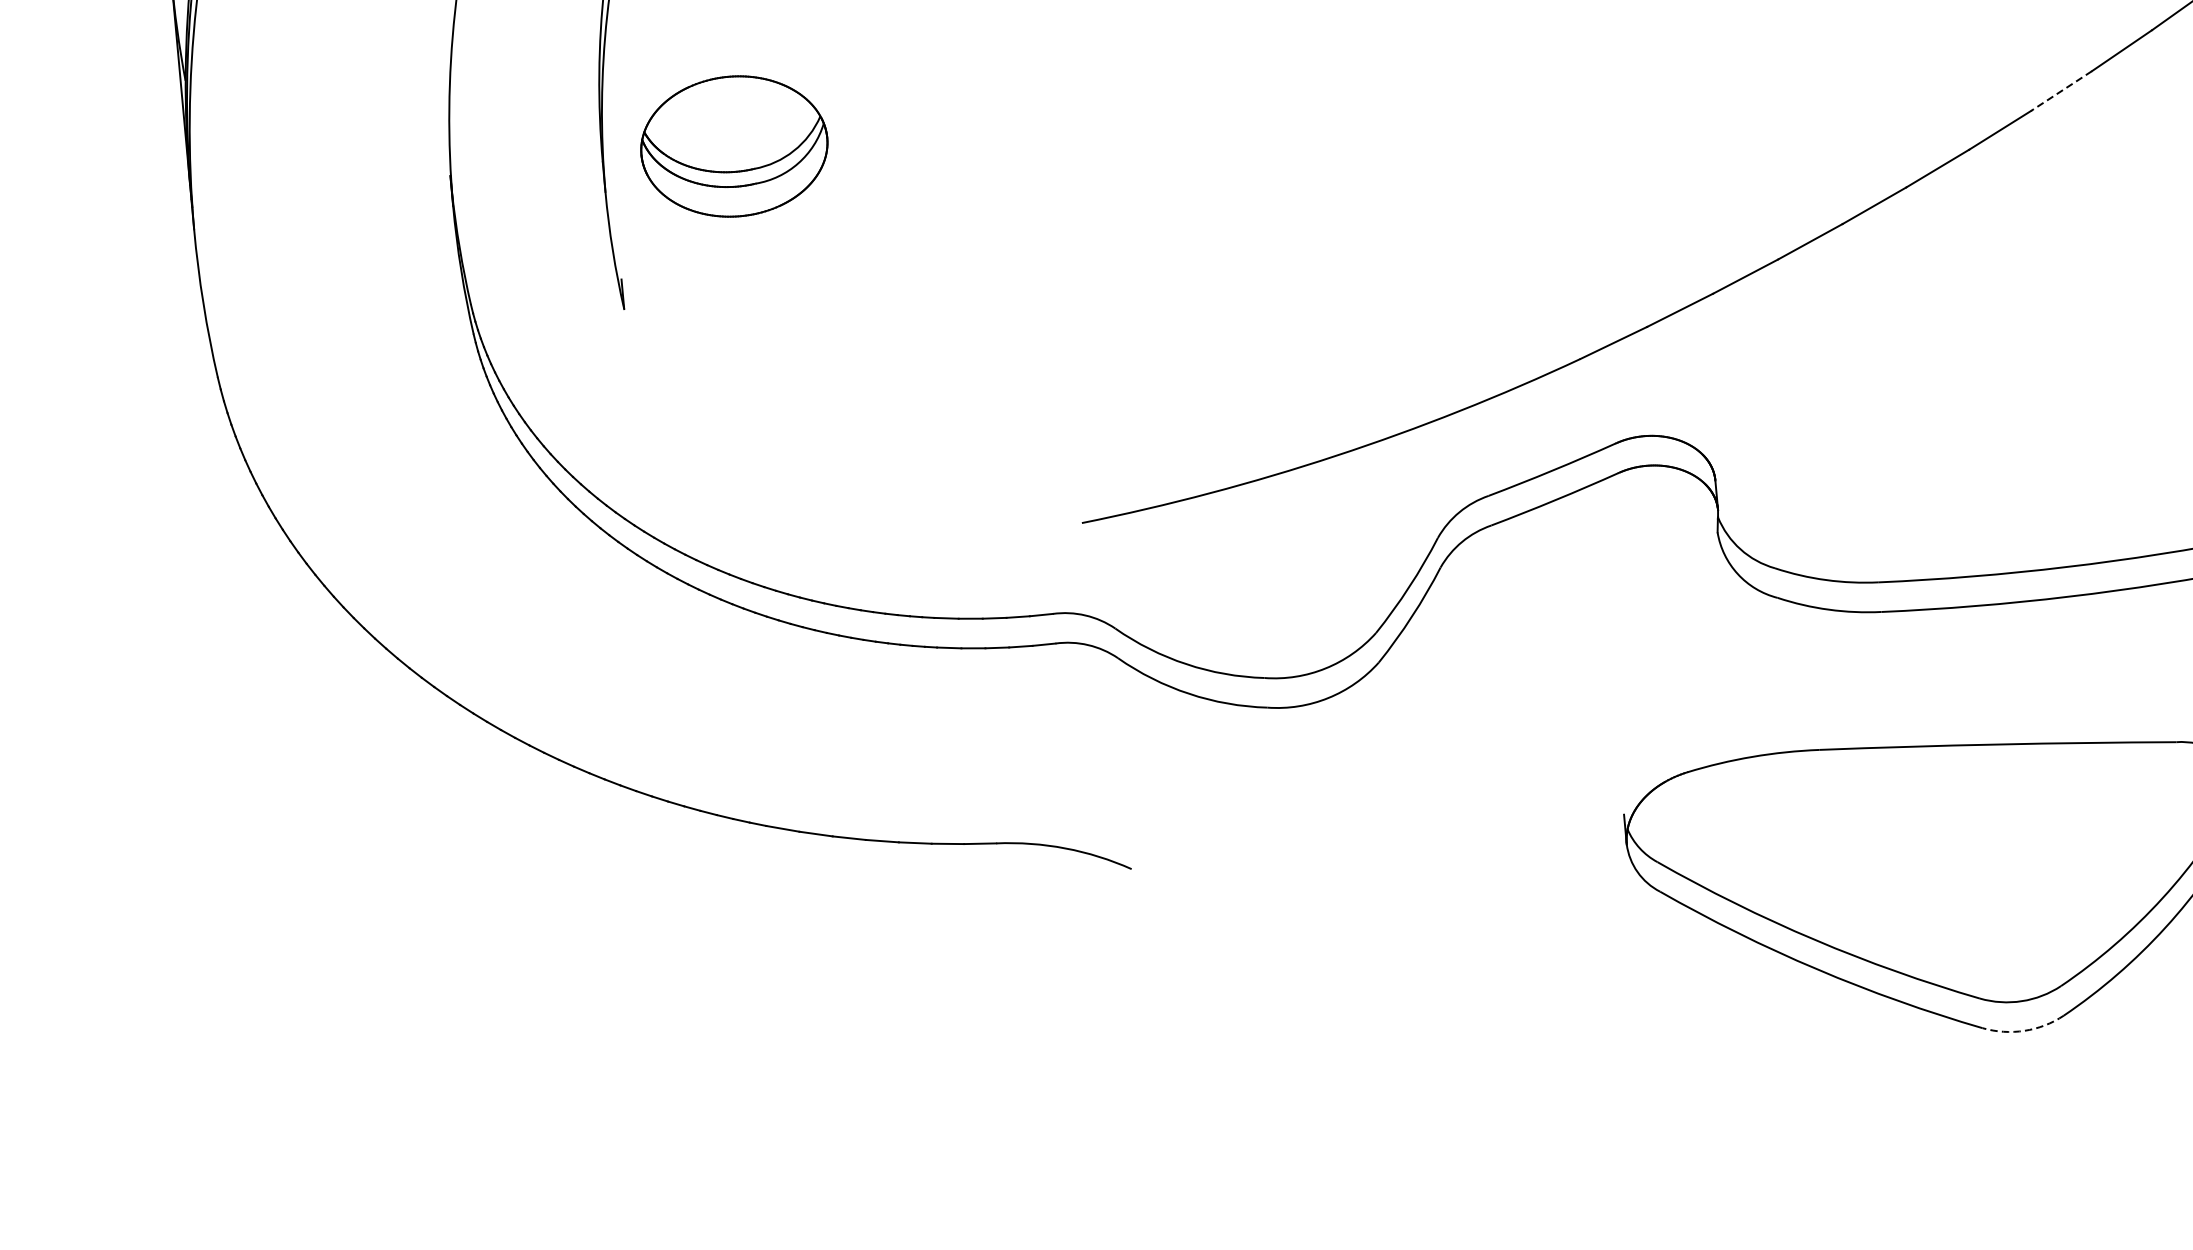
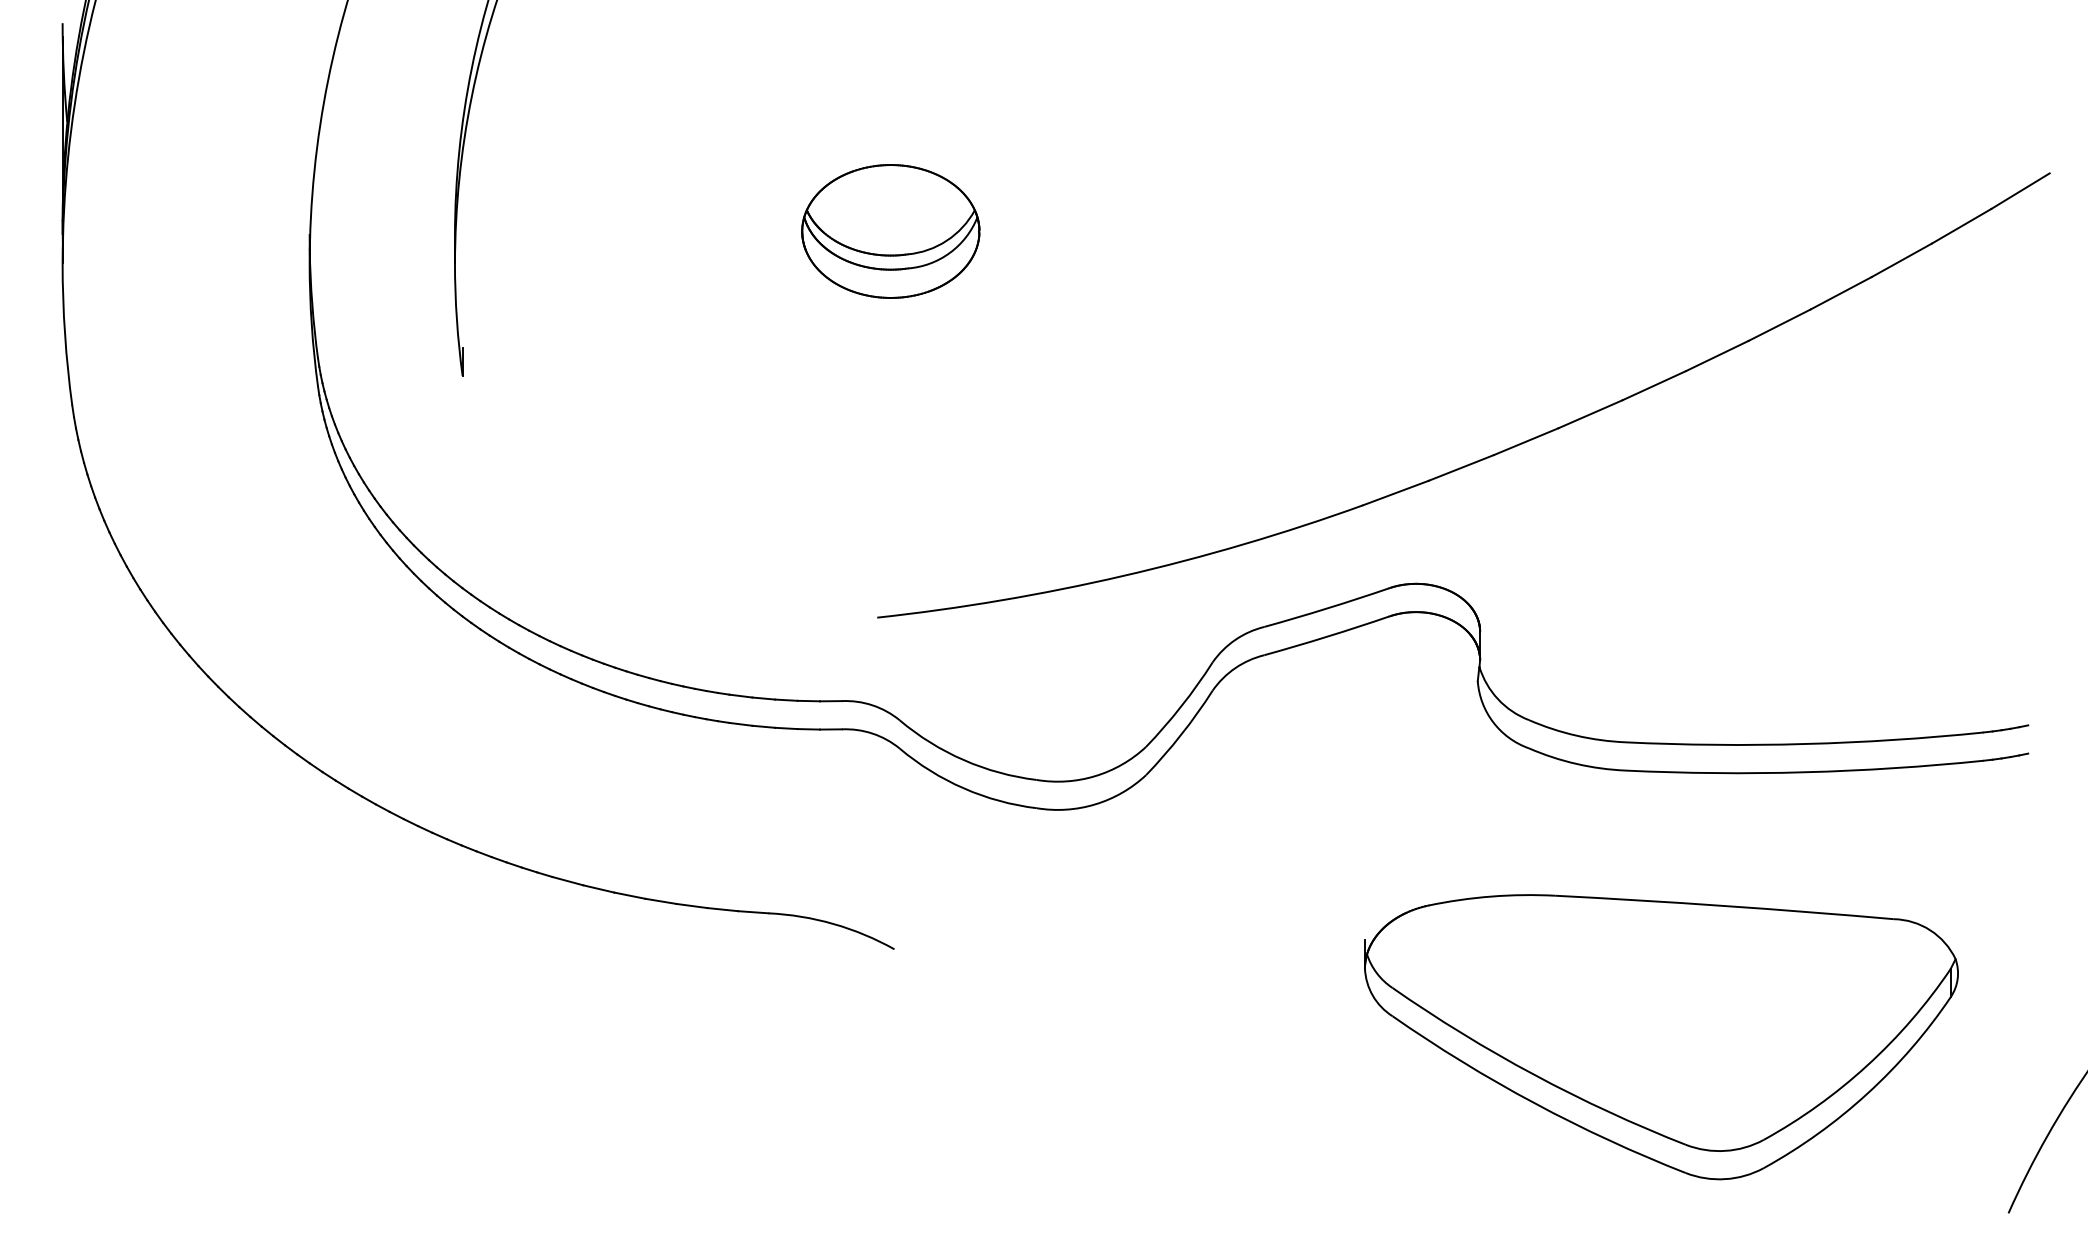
line: (2061, 91) -> (1841, 293), dashed -> solid
part: (734, 146) -> (890, 231), moved
arc: (2024, 1031) -> (1725, 1179), dashed -> solid

